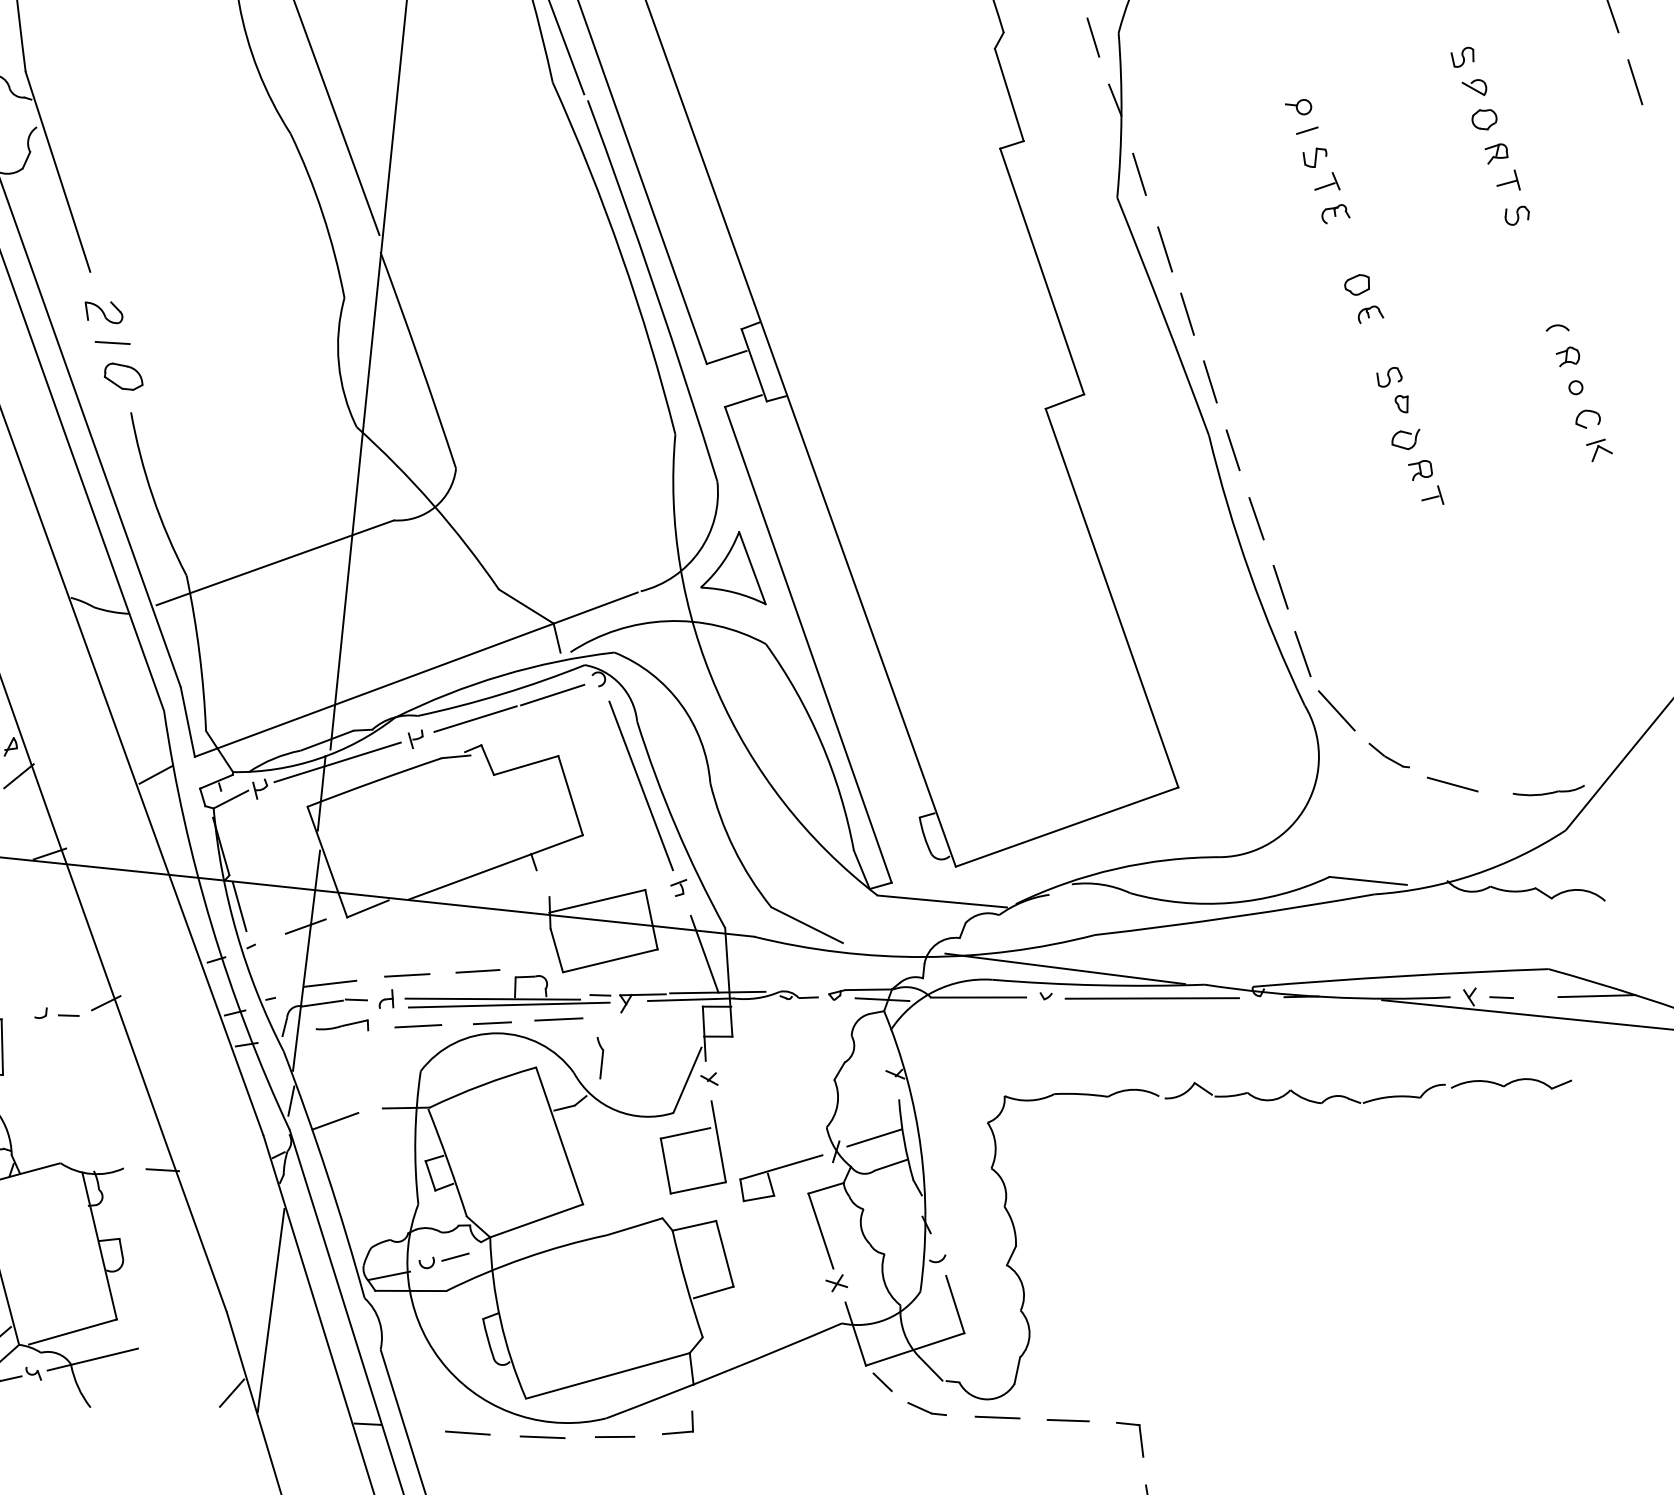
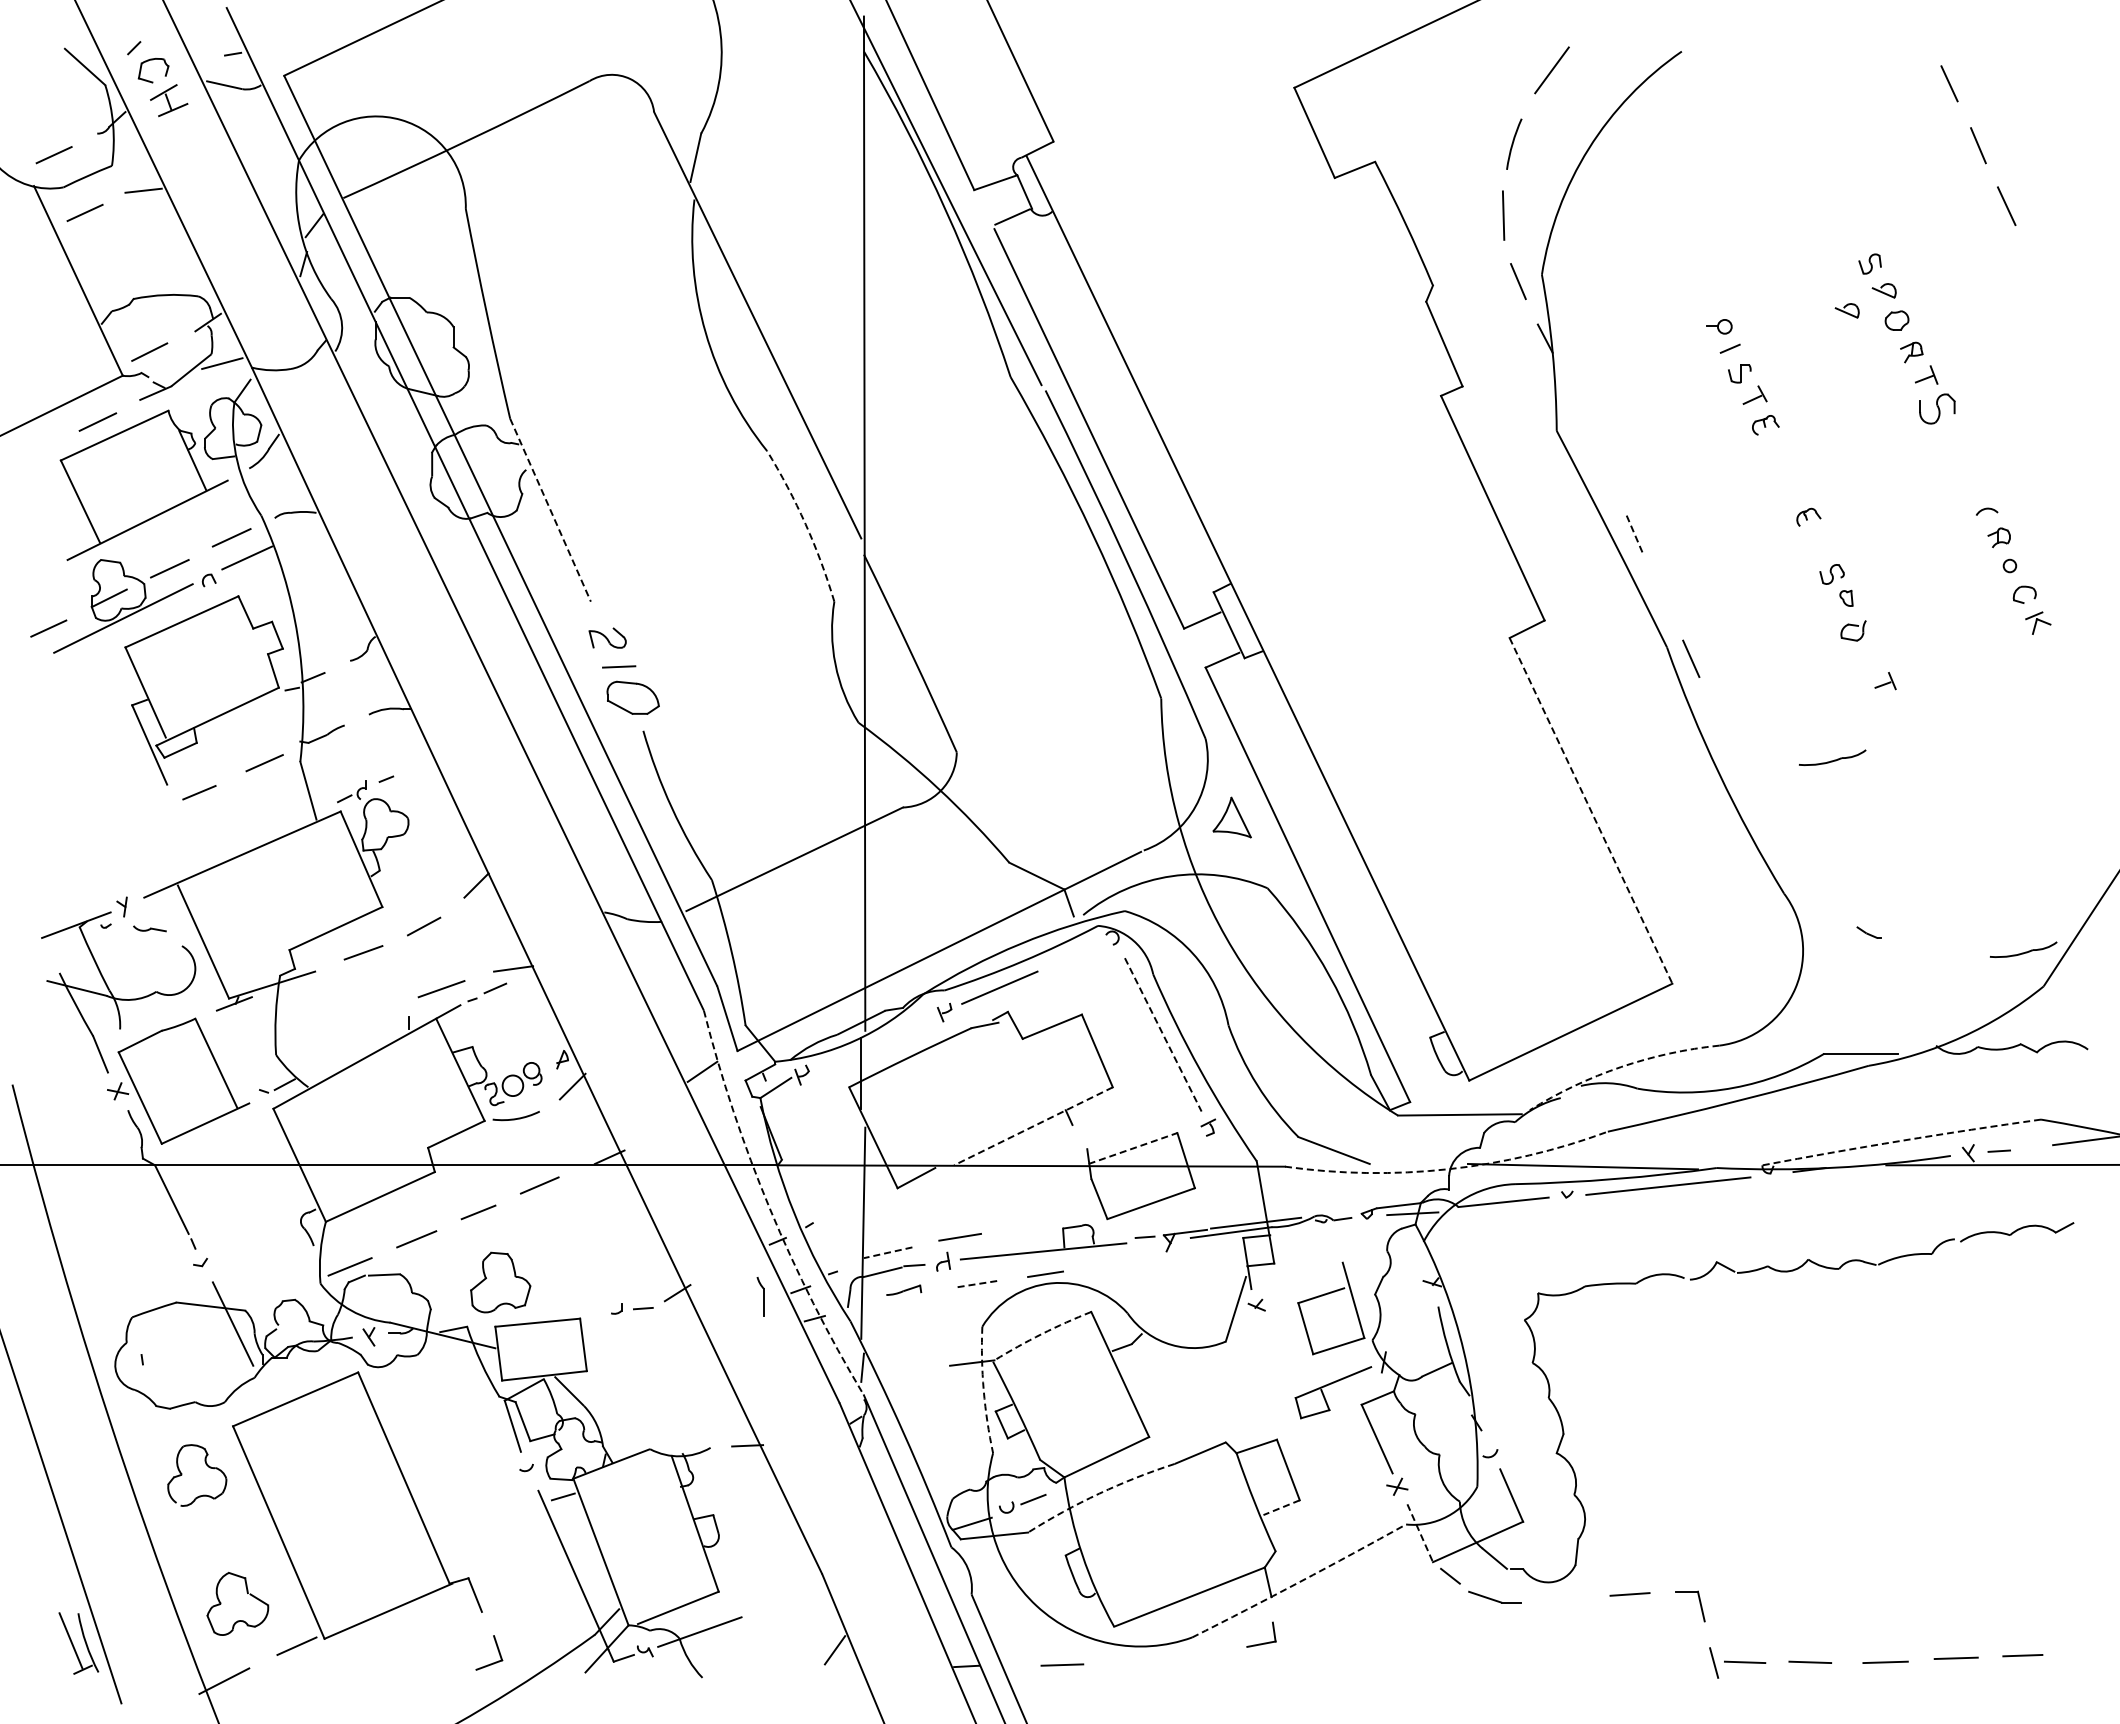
line: (1635, 81) -> (2036, 270), removed
part: (1432, 103) -> (1846, 310), added
line: (57, 172) -> (550, 510), solid -> dashed
line: (1139, 174) -> (1575, 406), removed
arc: (322, 214) -> (805, 524), solid -> dashed
part: (1517, 215) -> (1937, 408), size x1.6
line: (1164, 249) -> (1606, 475), removed
part: (1357, 284) -> (1792, 489), removed
line: (1187, 314) -> (1634, 534), solid -> dashed
part: (123, 376) -> (632, 697), size x1.4
line: (1209, 382) -> (1662, 596), removed
part: (1420, 470) -> (1870, 659), removed
line: (1255, 518) -> (1719, 721), removed
part: (735, 566) -> (1231, 817), size x0.6
part: (1369, 568) -> (1832, 757), added
line: (1280, 586) -> (1749, 783), removed
line: (1112, 598) -> (1591, 811), solid -> dashed
line: (1301, 654) -> (1776, 845), removed
line: (552, 695) -> (1070, 957), removed
line: (1336, 710) -> (1814, 895), removed
part: (1388, 755) -> (1868, 932), size x0.6
line: (337, 762) -> (873, 1042), removed
line: (1452, 784) -> (1931, 954), removed
line: (641, 785) -> (1163, 1034), solid -> dashed
line: (495, 867) -> (1033, 1126), solid -> dashed
arc: (1115, 869) -> (1620, 1067), solid -> dashed
line: (597, 901) -> (1133, 1148), solid -> dashed
line: (239, 906) -> (794, 1188), removed
arc: (211, 924) -> (769, 1208), solid -> dashed
line: (306, 926) -> (859, 1200), removed
line: (704, 954) -> (1239, 1188), removed
arc: (924, 957) -> (1448, 1169), solid -> dashed
line: (477, 971) -> (1026, 1226), removed
arc: (1400, 975) -> (1901, 1140), solid -> dashed
line: (330, 983) -> (888, 1252), solid -> dashed
line: (509, 1005) -> (1059, 1255), removed
line: (558, 1018) -> (1107, 1263), removed
part: (342, 1023) -> (903, 1289), size x0.7
line: (418, 1026) -> (975, 1284), solid -> dashed
part: (598, 1057) -> (760, 1296), moved
arc: (481, 1085) -> (1041, 1334), solid -> dashed
line: (335, 1121) -> (906, 1382), removed
part: (693, 1132) -> (1328, 1294), moved
arc: (415, 1137) -> (983, 1390), solid -> dashed
line: (874, 1137) -> (1418, 1345), removed
arc: (525, 1257) -> (1099, 1493), solid -> dashed
line: (713, 1292) -> (1281, 1507), solid -> dashed
line: (270, 1309) -> (863, 1567), removed
line: (856, 1334) -> (1420, 1533), solid -> dashed
arc: (724, 1372) -> (1299, 1582), solid -> dashed
part: (927, 1408) -> (1495, 1596), size x1.4
line: (997, 1417) -> (1562, 1598), removed
line: (542, 1437) -> (1133, 1661), removed
line: (615, 1437) -> (1202, 1654), removed

